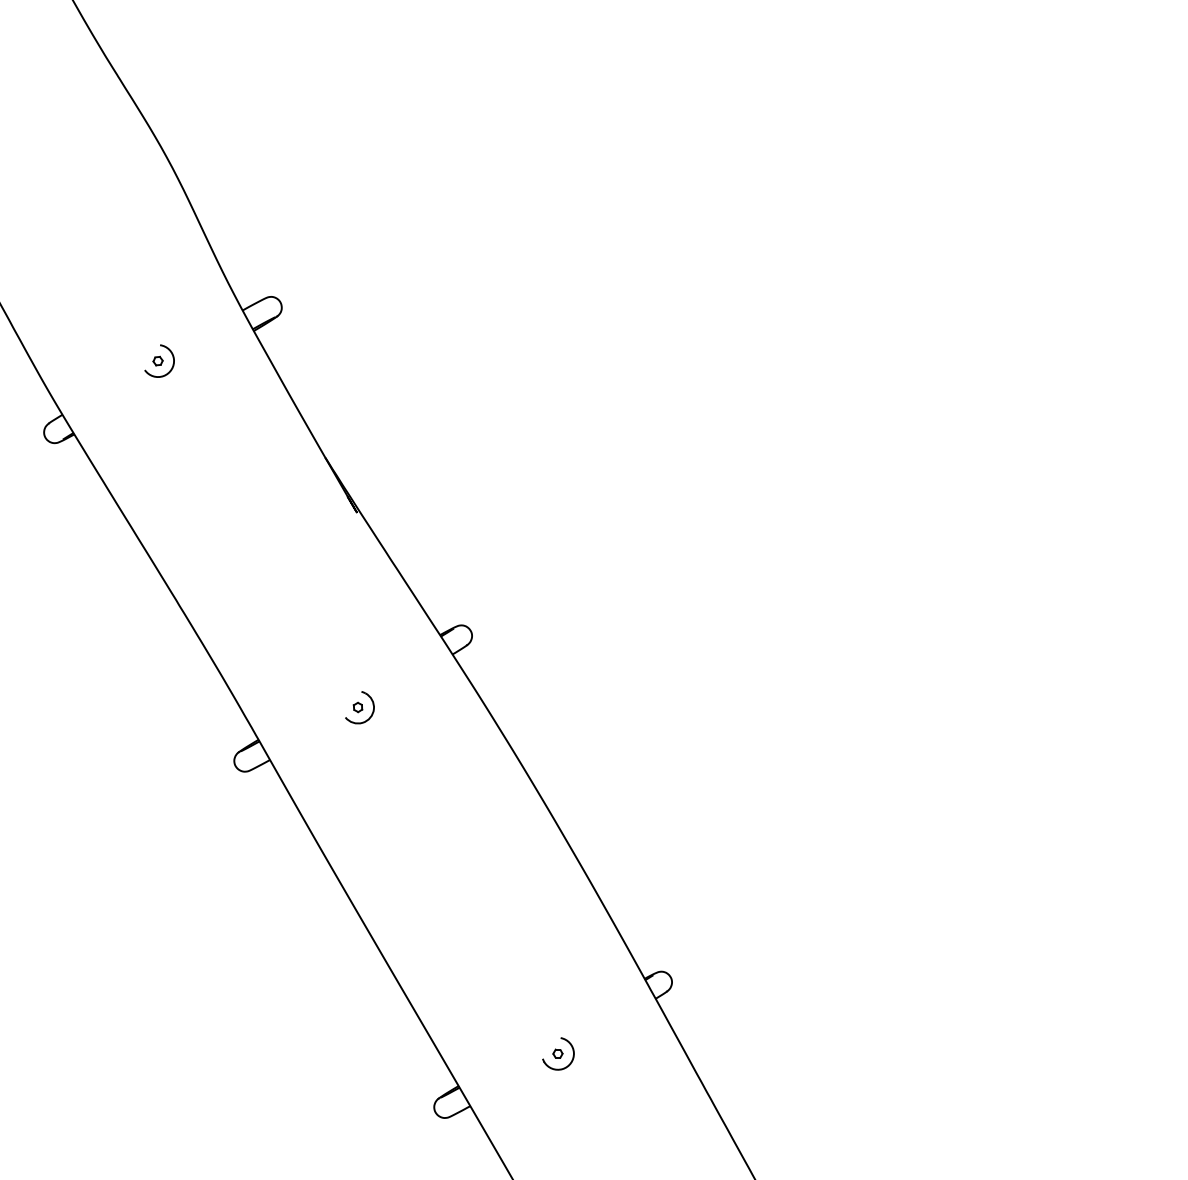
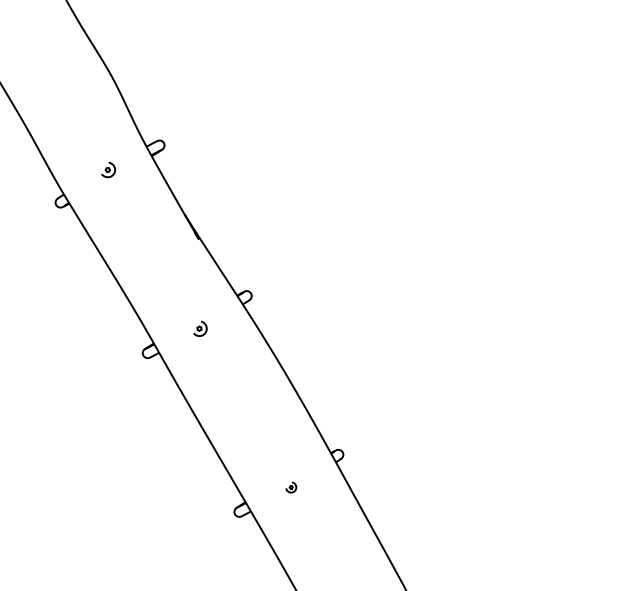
part: (558, 1053) -> (291, 487), size x0.7

